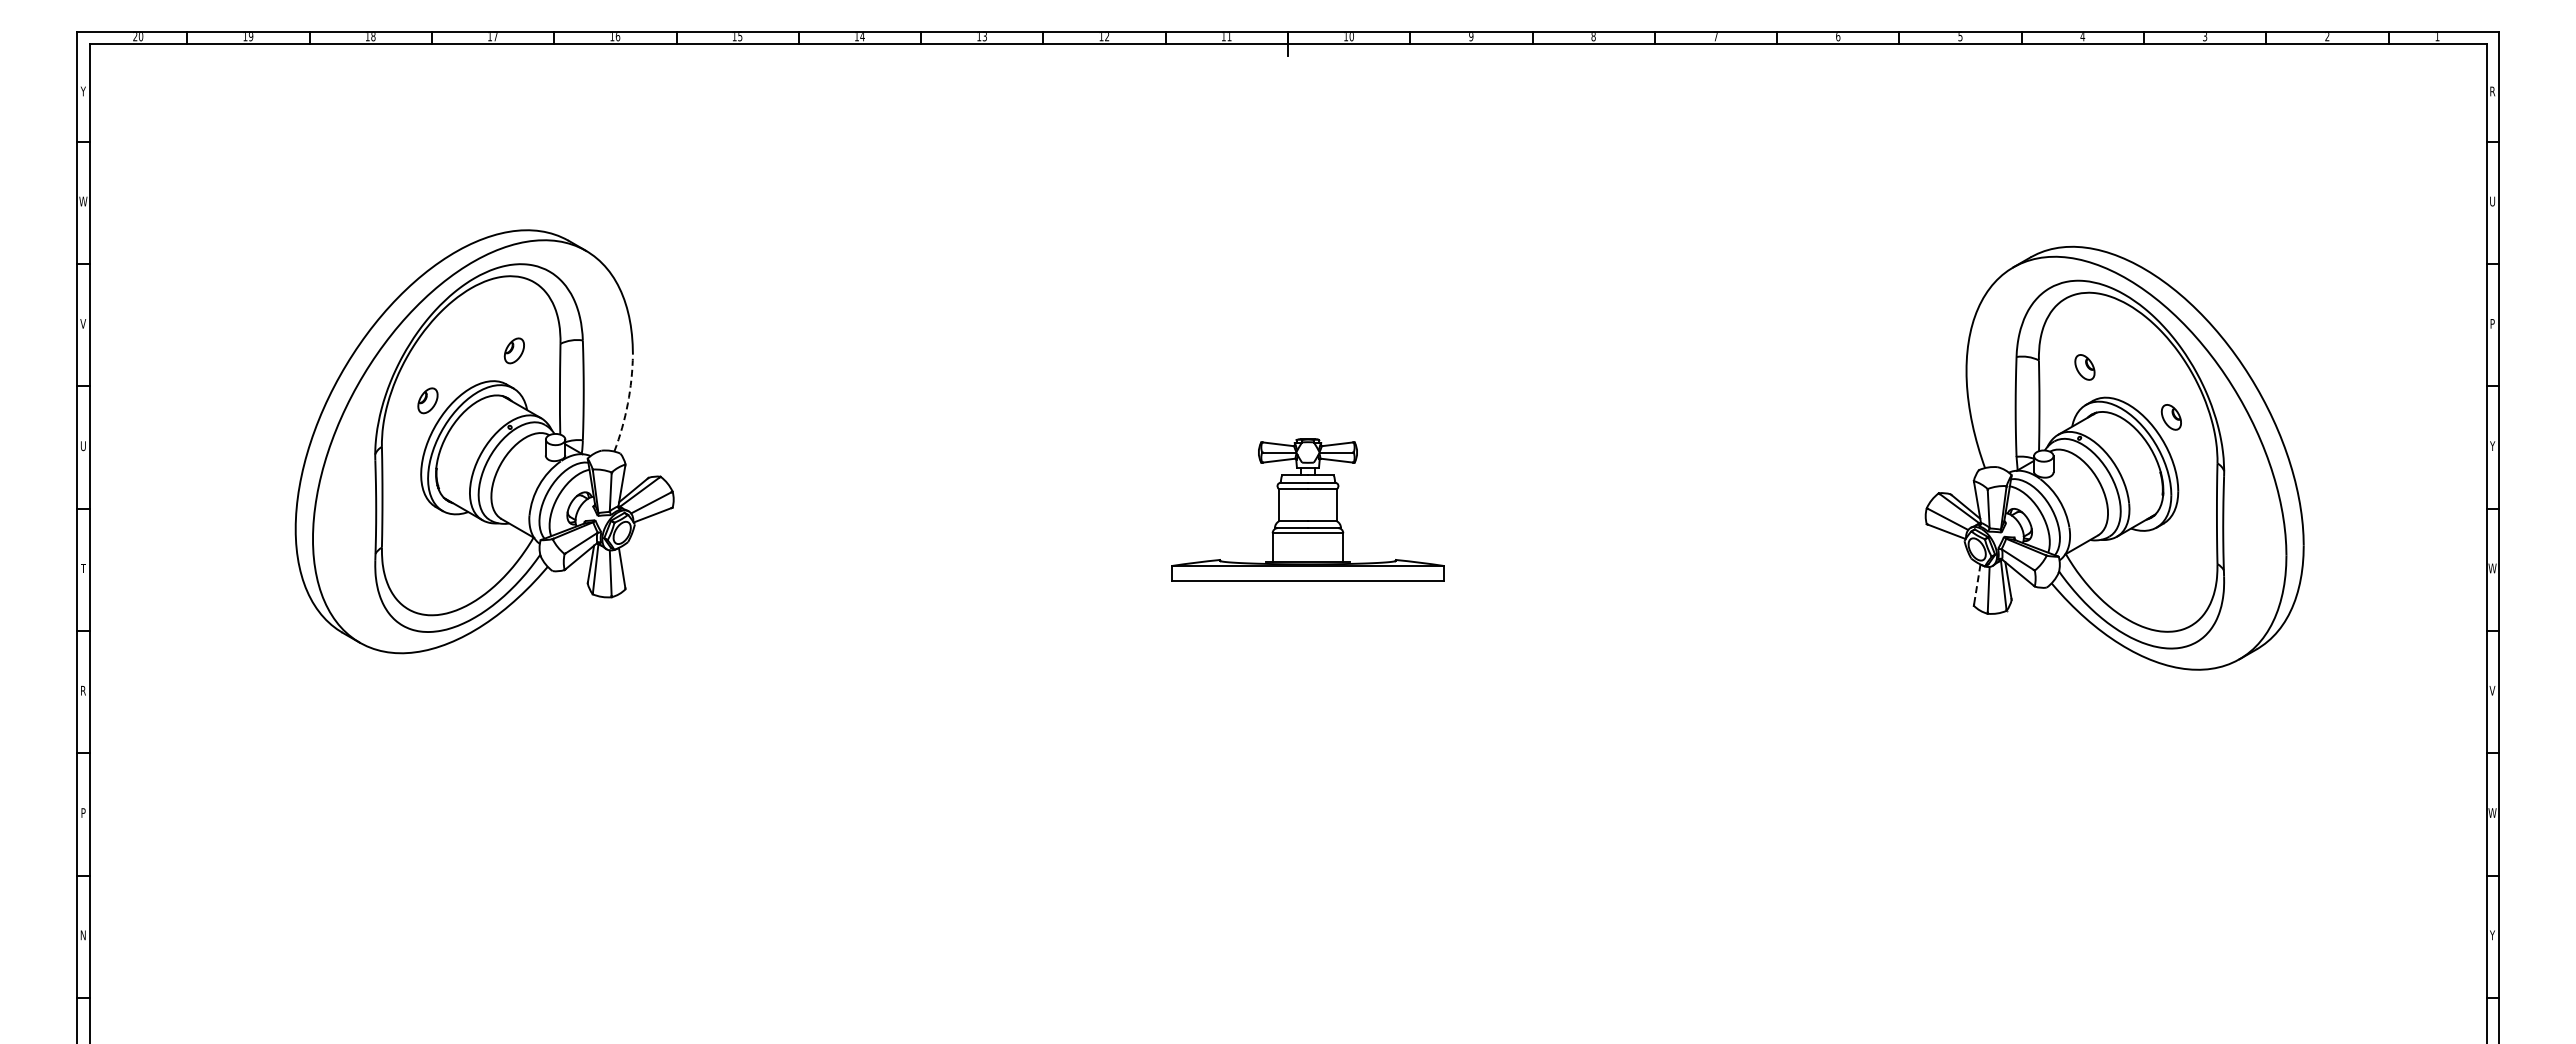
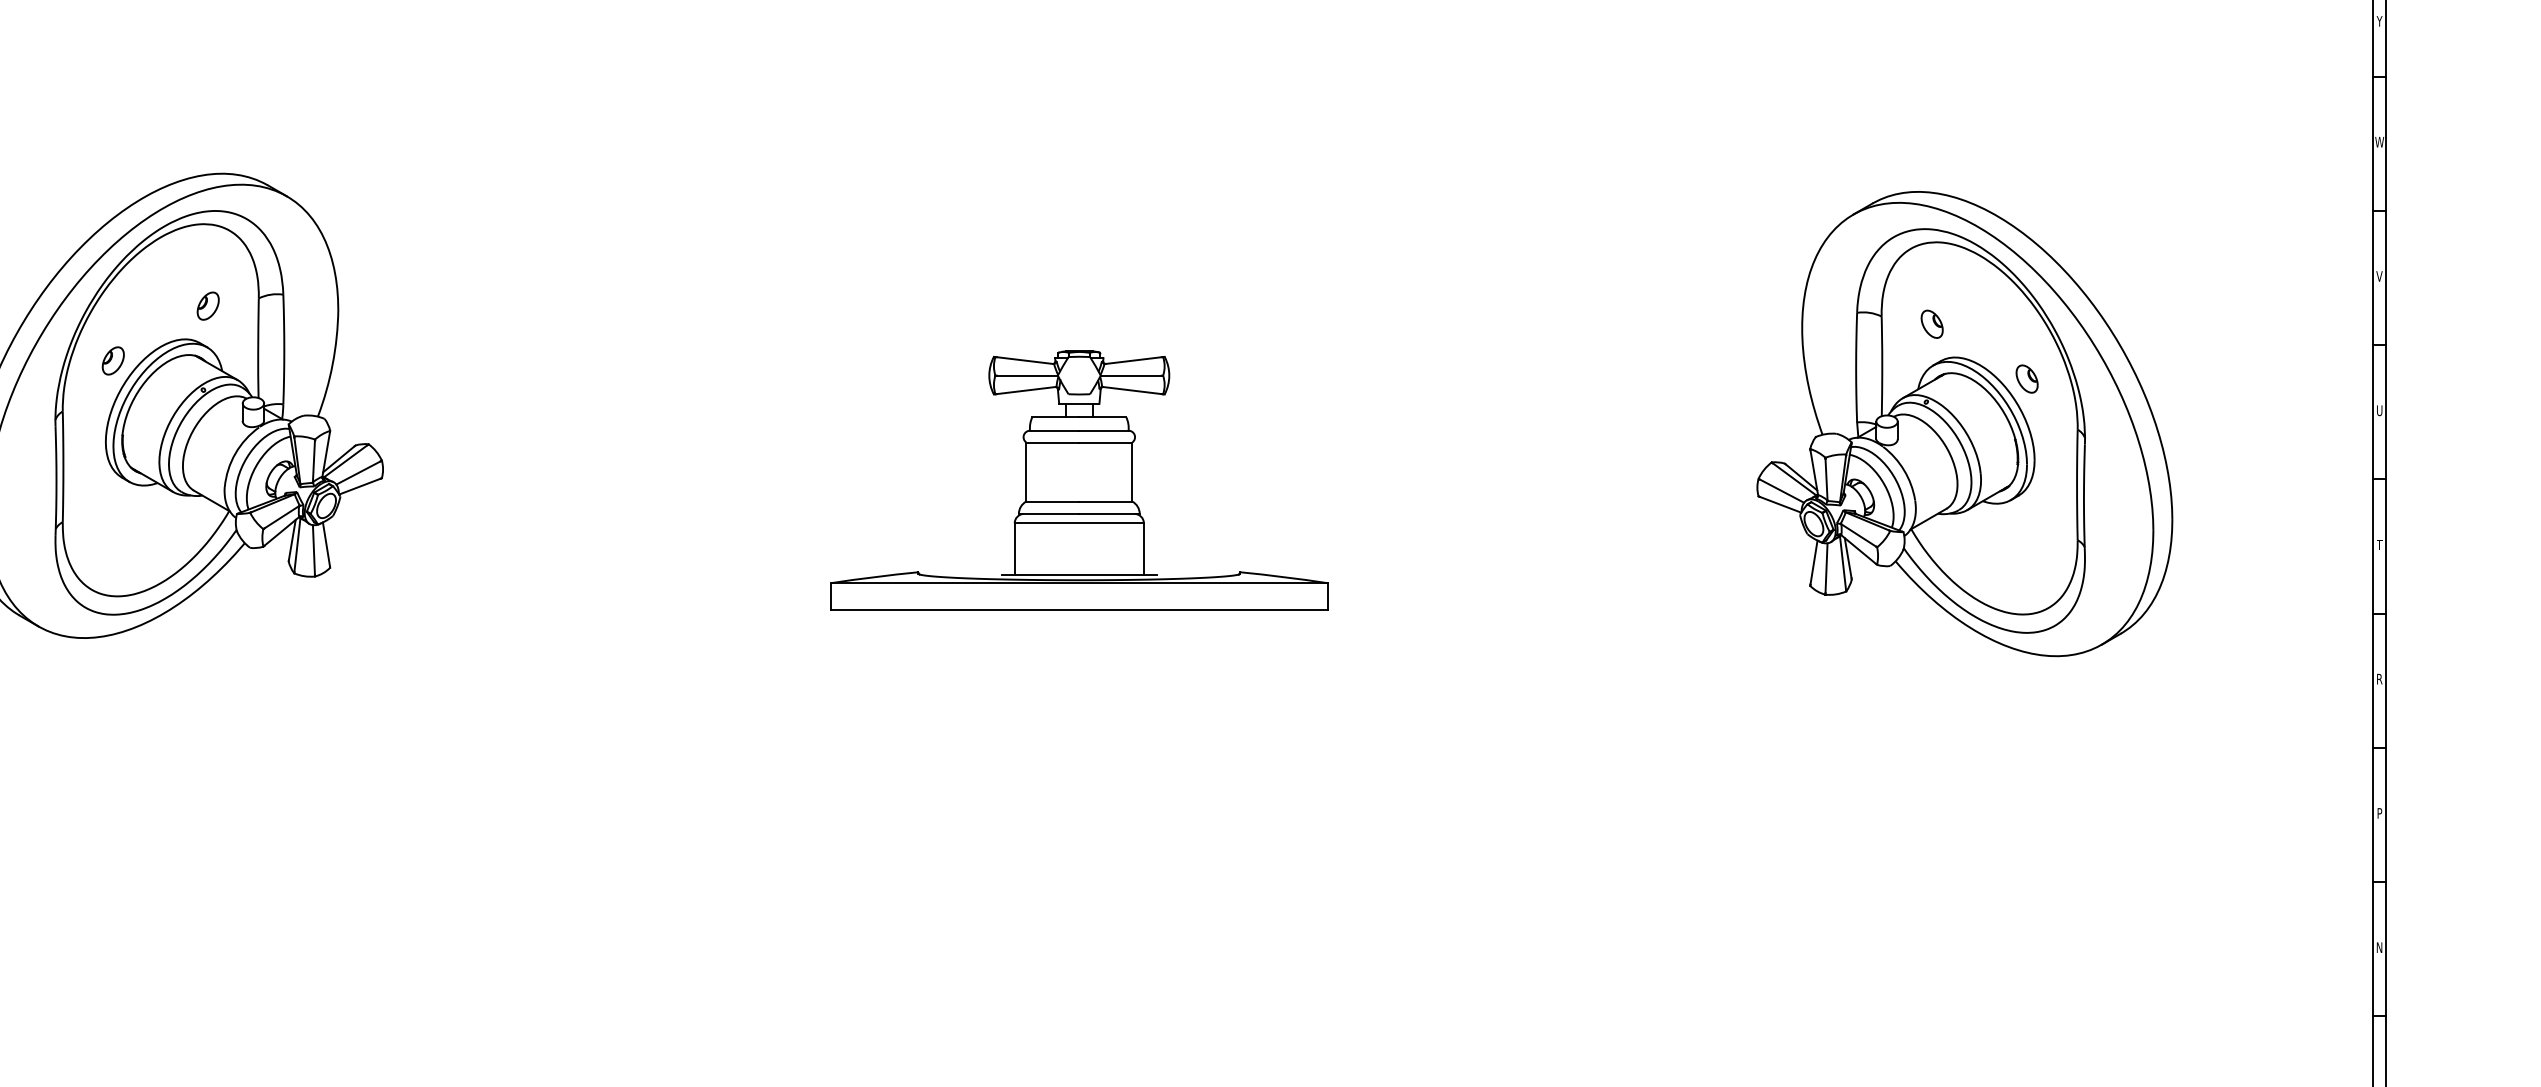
text: (2492, 91) -> (2379, 21), R -> Y
text: (2492, 201) -> (2379, 142), U -> W
text: (2492, 323) -> (2379, 276), P -> V
arc: (627, 403) -> (332, 363), dashed -> solid
text: (2492, 446) -> (2379, 411), Y -> U
part: (1307, 509) -> (1078, 480), size x1.67
text: (2492, 568) -> (2379, 545), W -> T
line: (1977, 585) -> (1814, 563), dashed -> solid
text: (2492, 690) -> (2379, 678), V -> R
text: (2492, 812) -> (2379, 812), W -> P
text: (2492, 935) -> (2379, 947), Y -> N

